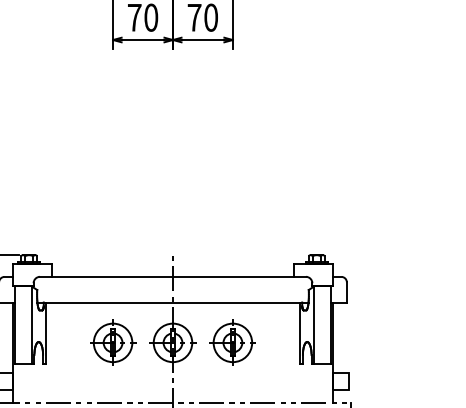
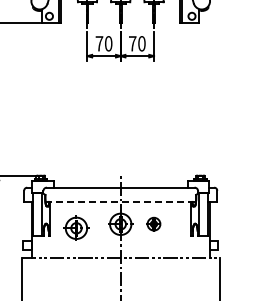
line: (174, 301) -> (121, 201), solid -> dashed
part: (113, 341) -> (76, 227), moved
part: (232, 341) -> (153, 223), size x0.6

